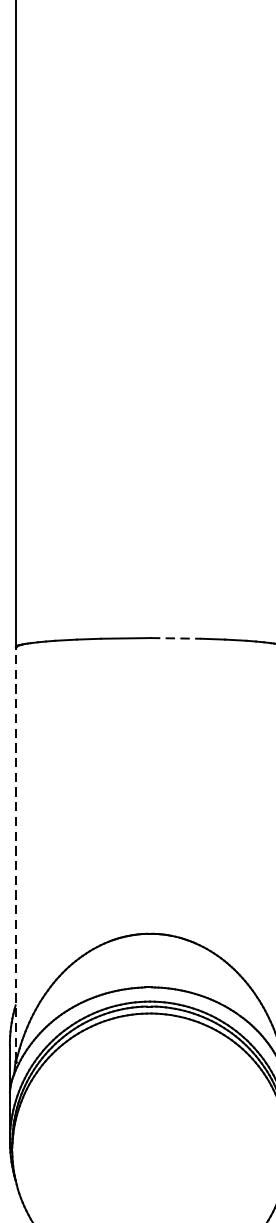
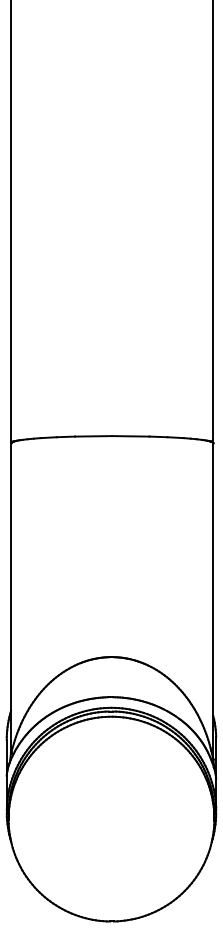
line: (175, 638) -> (130, 436), dashed -> solid
line: (16, 854) -> (11, 597), dashed -> solid

